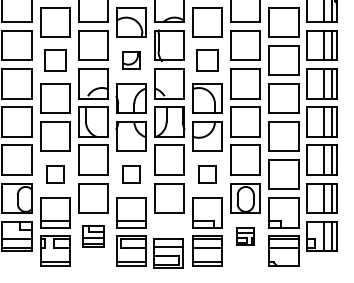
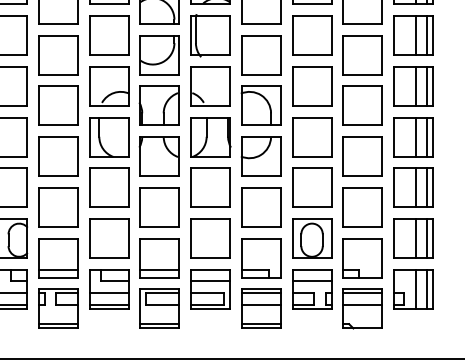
part: (55, 60) -> (58, 55), size x1.43
part: (131, 60) -> (159, 55), size x1.67
part: (207, 60) -> (261, 55), size x1.43
part: (55, 174) -> (58, 207), size x1.67
part: (131, 174) -> (159, 207), size x1.67
part: (207, 174) -> (261, 207), size x1.67
part: (93, 236) -> (109, 289), size x1.43
part: (245, 236) -> (311, 289), size x1.67
part: (168, 253) -> (210, 289), moved

